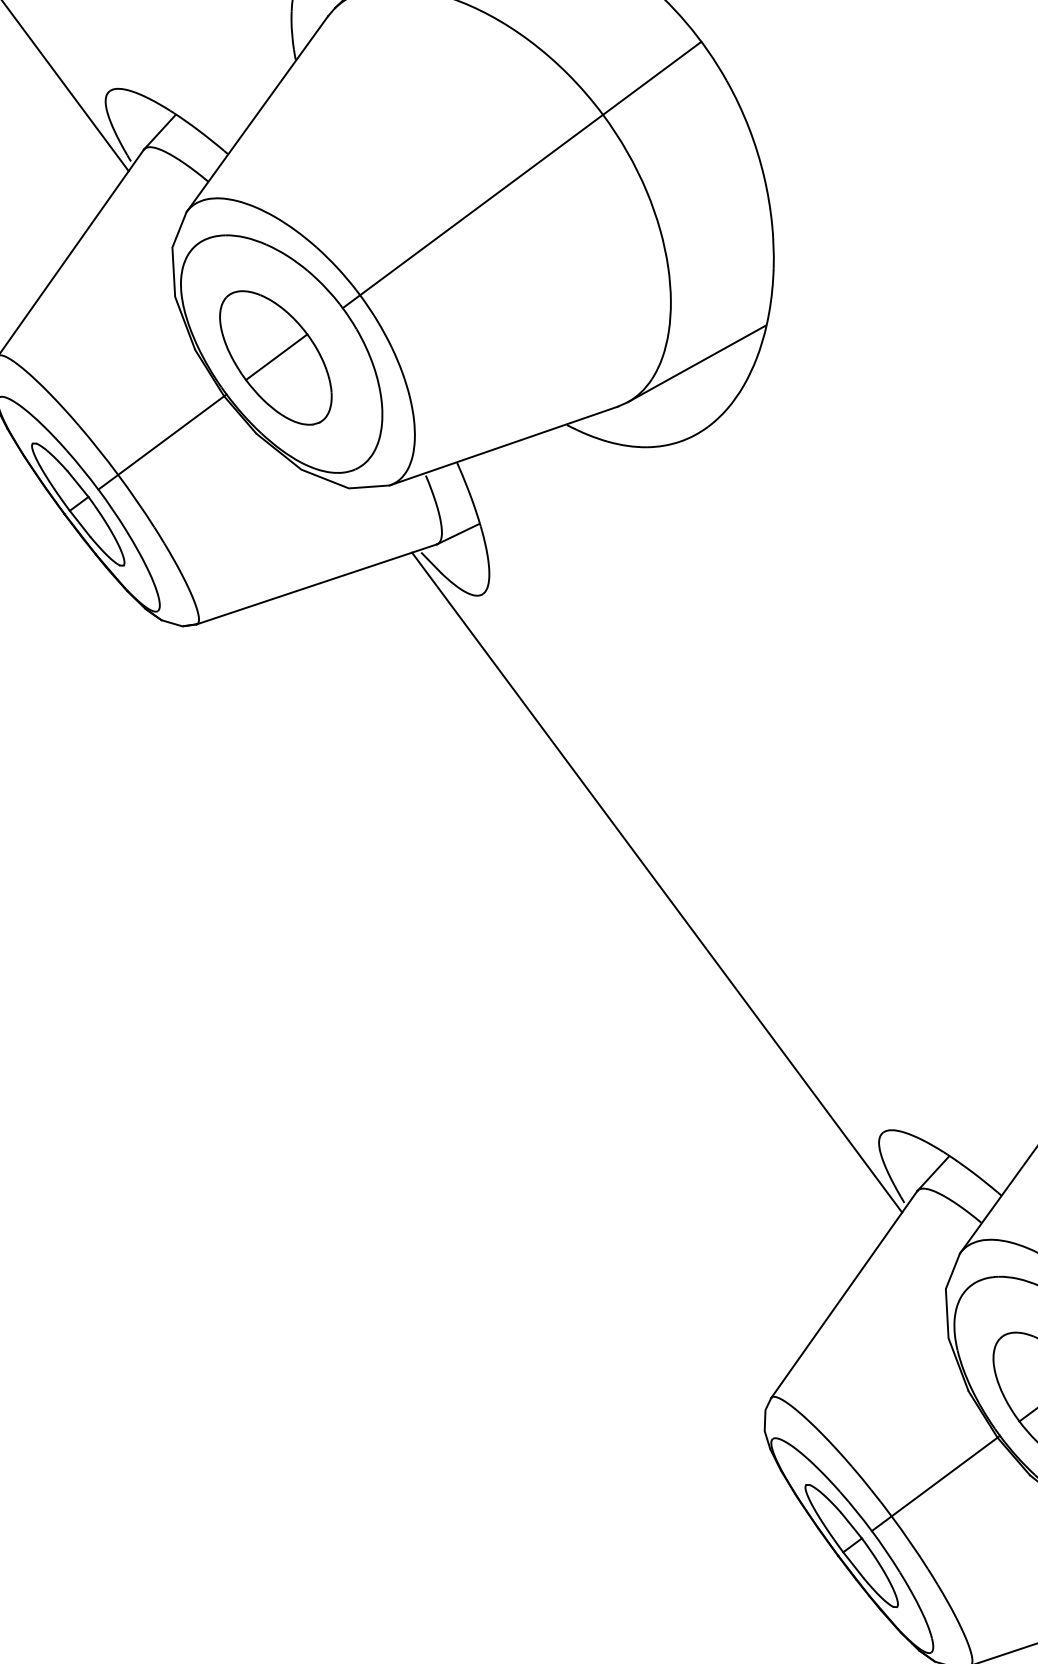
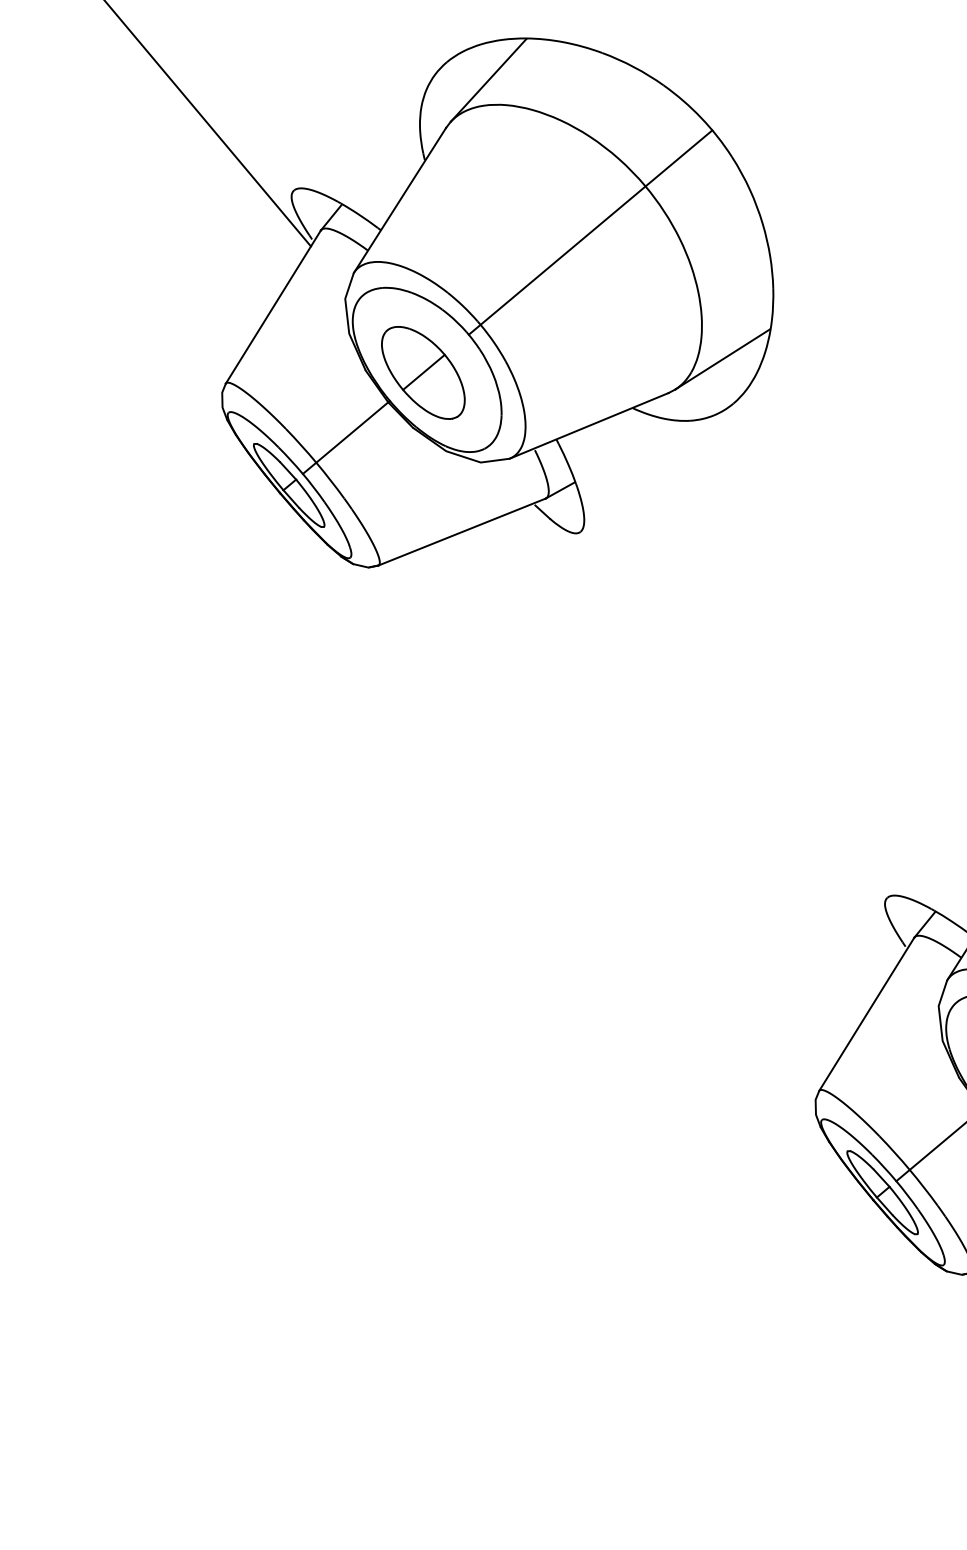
line: (657, 882) -> (716, 729), removed

